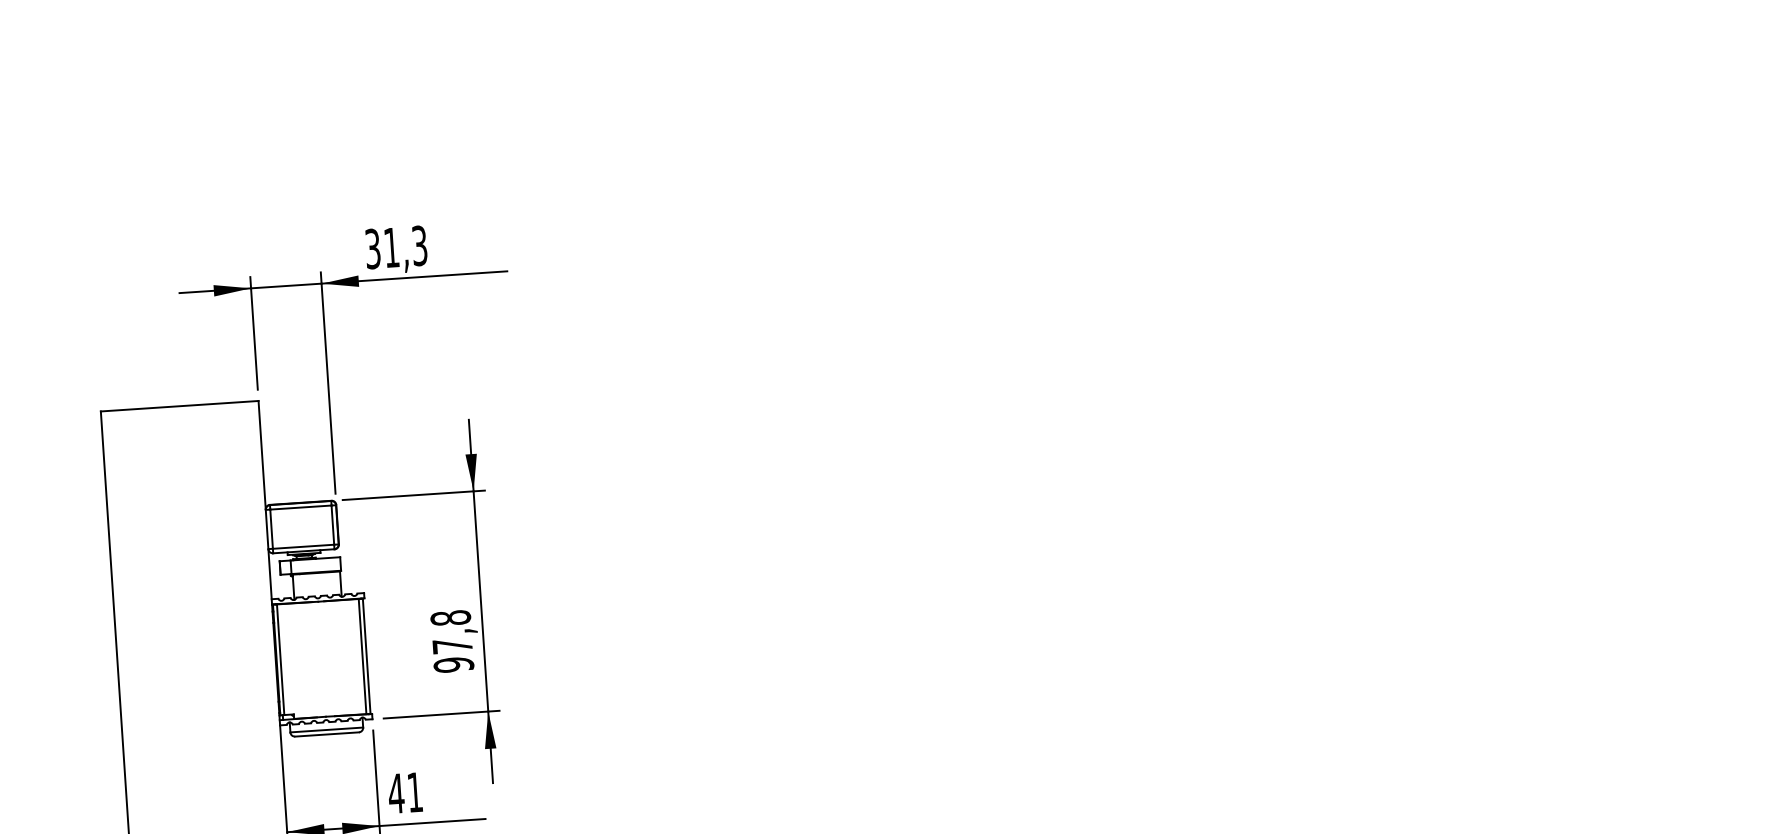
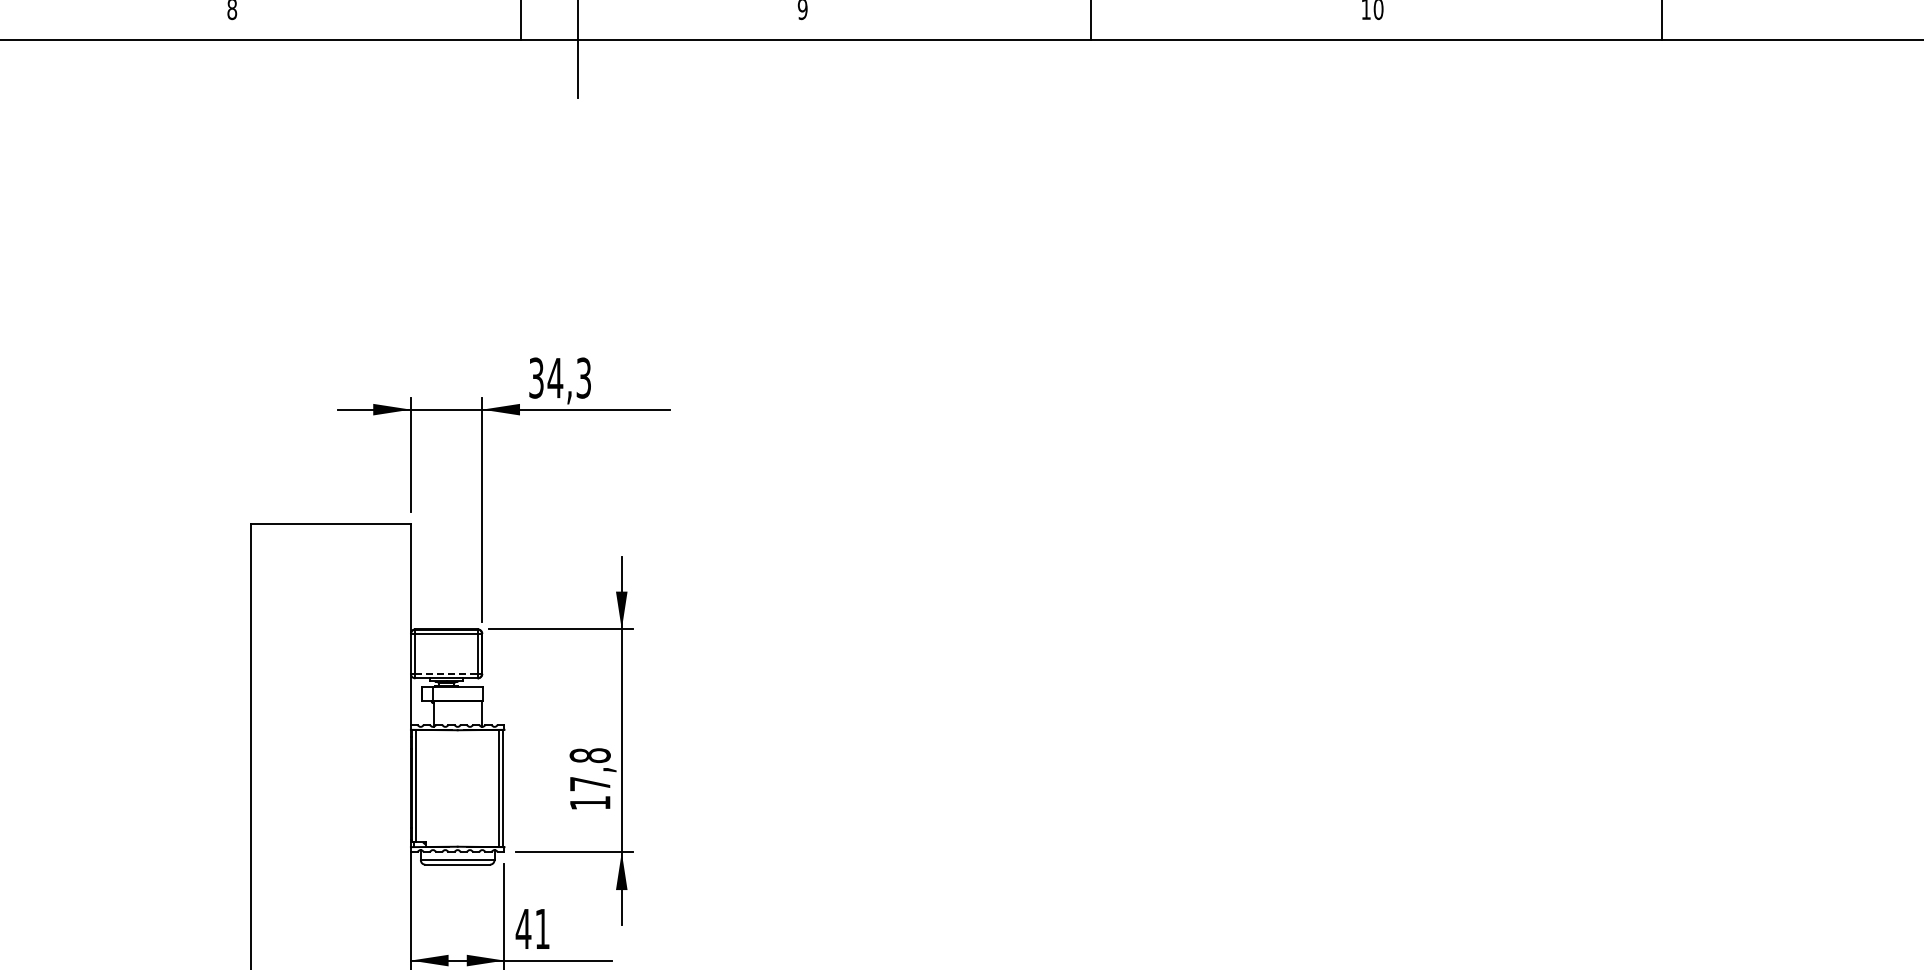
text: (391, 248) -> (555, 378), 31,3 -> 34,3
line: (304, 546) -> (447, 673), solid -> dashed
text: (453, 664) -> (589, 802), 97,8 -> 17,8

